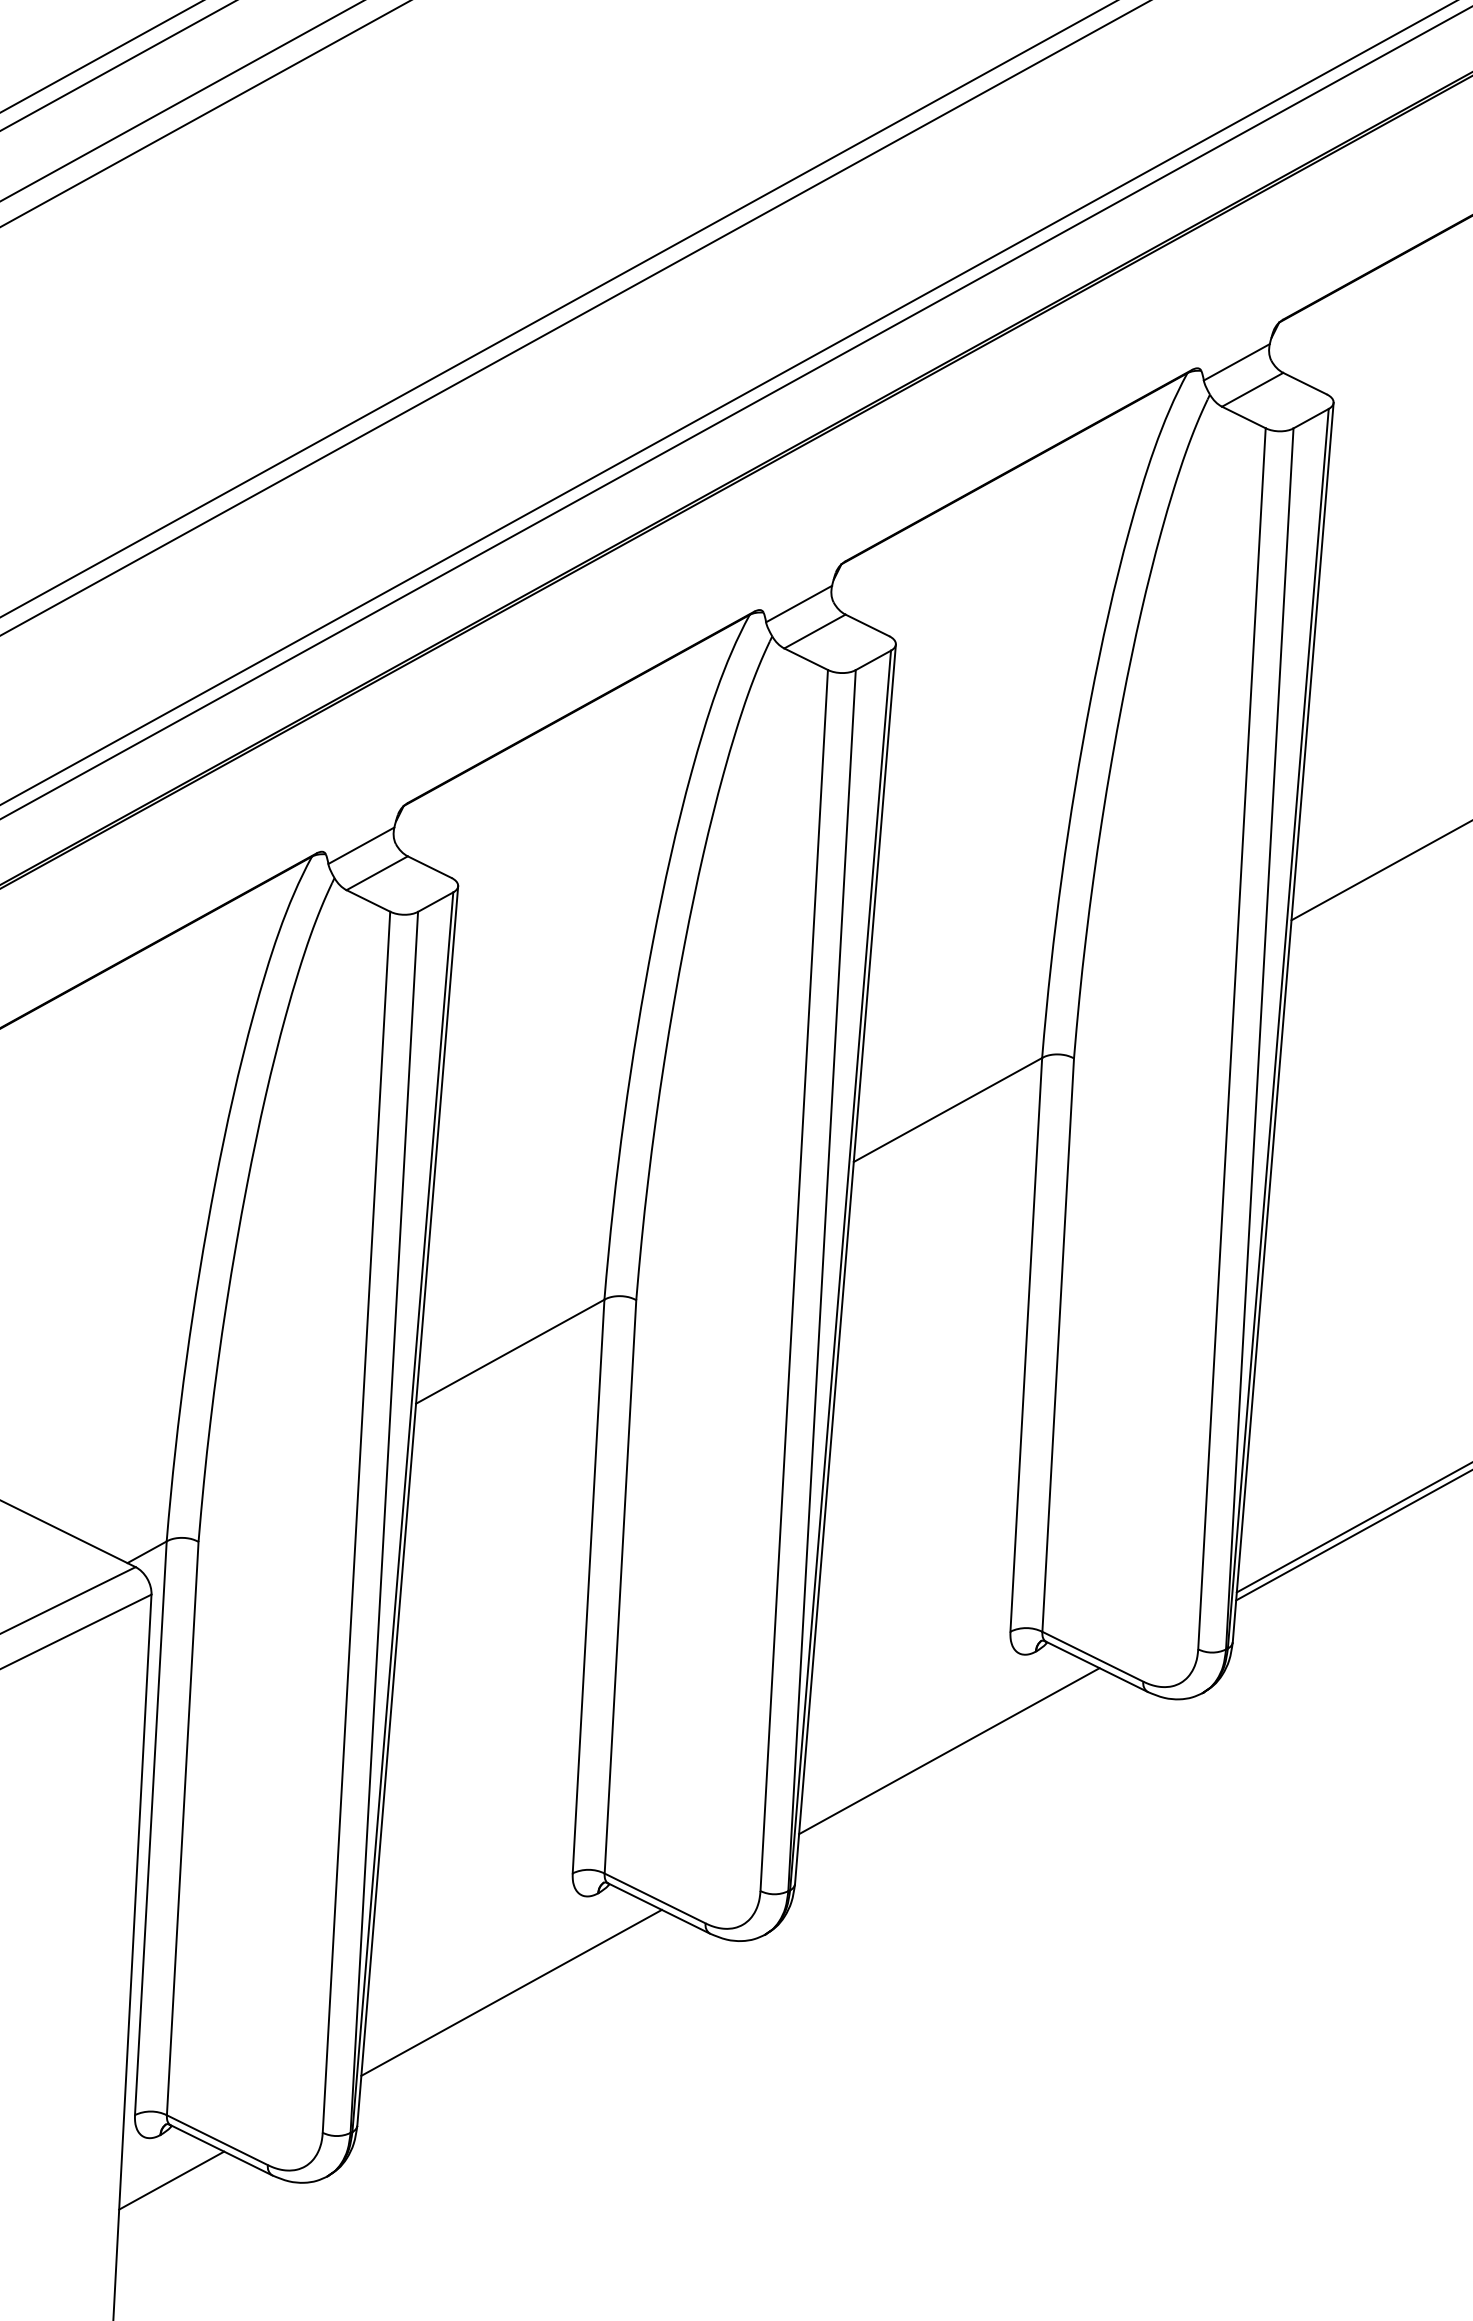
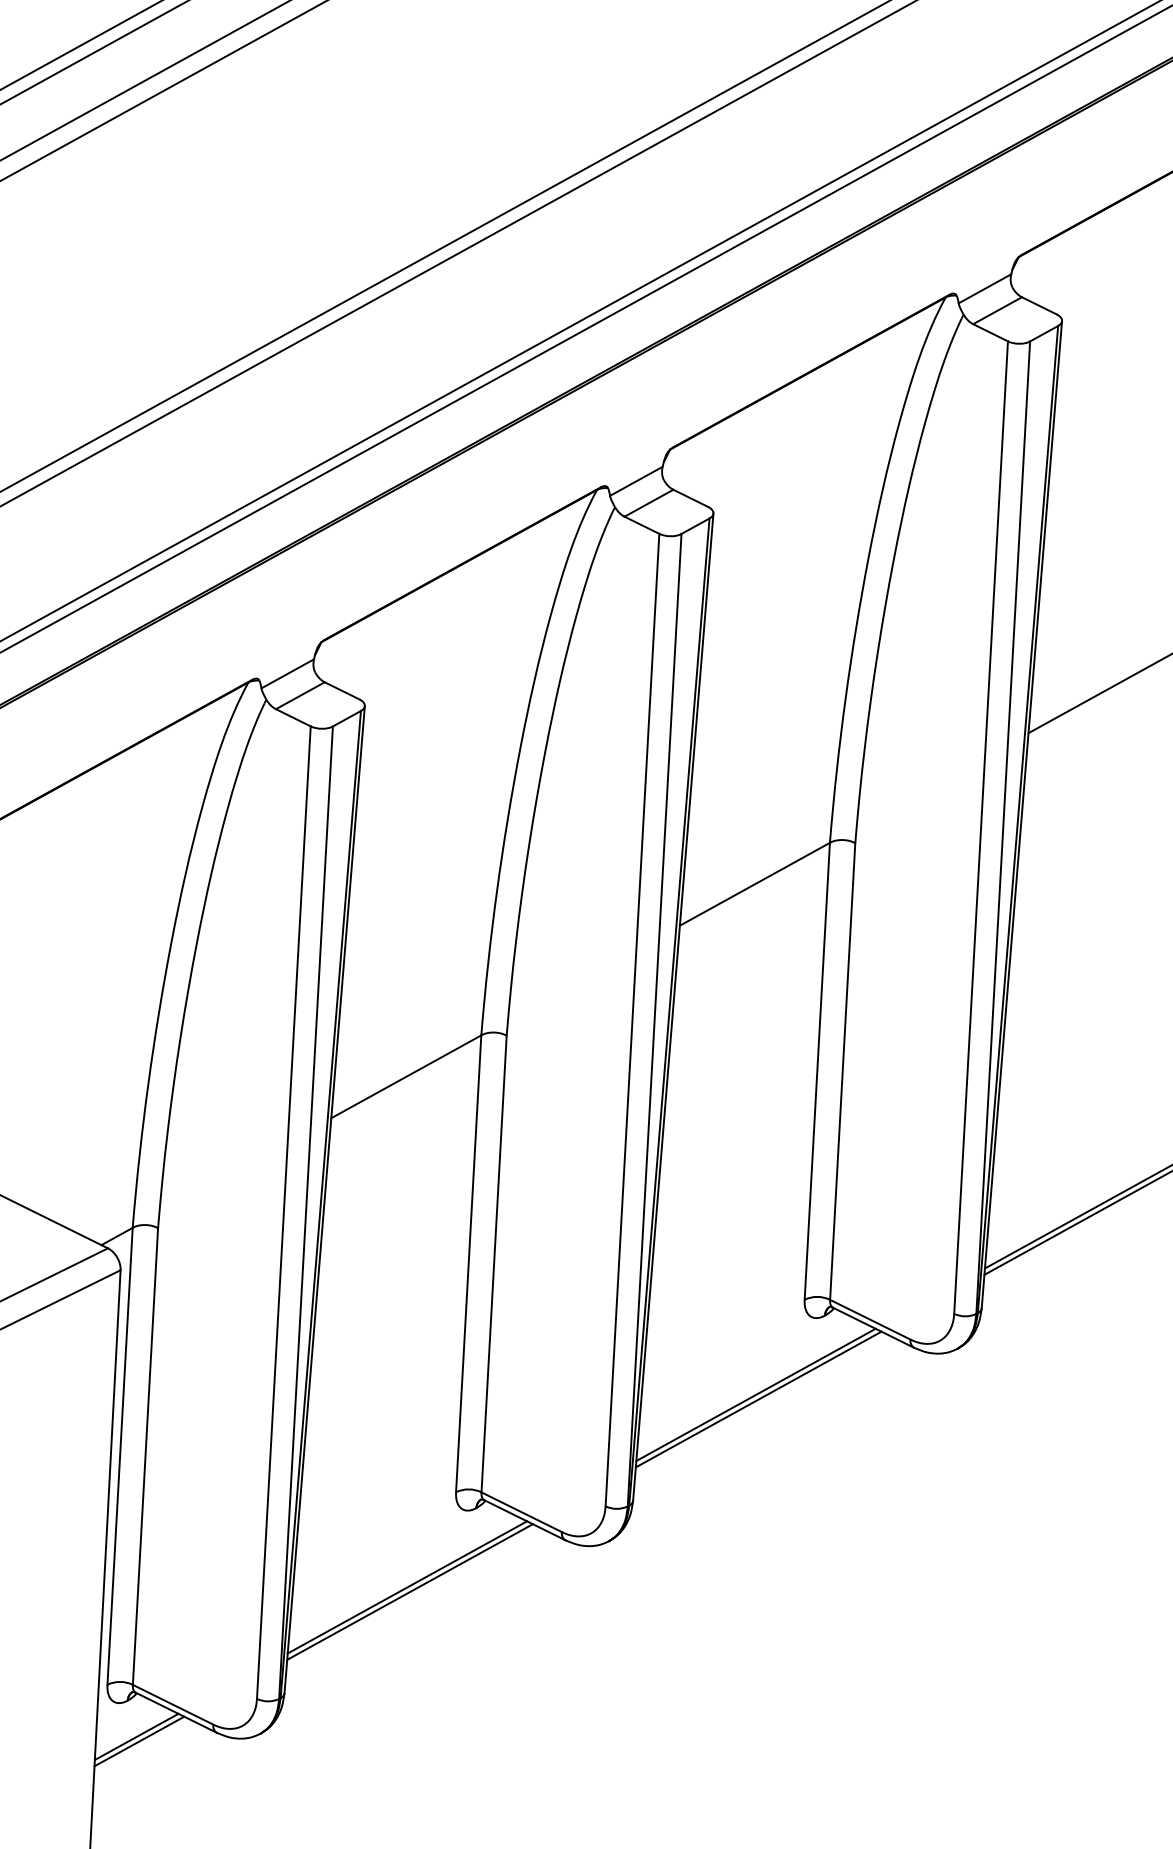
line: (952, 1756) -> (758, 1399), added
line: (514, 1998) -> (409, 1591), added
line: (174, 2186) -> (138, 1741), added

